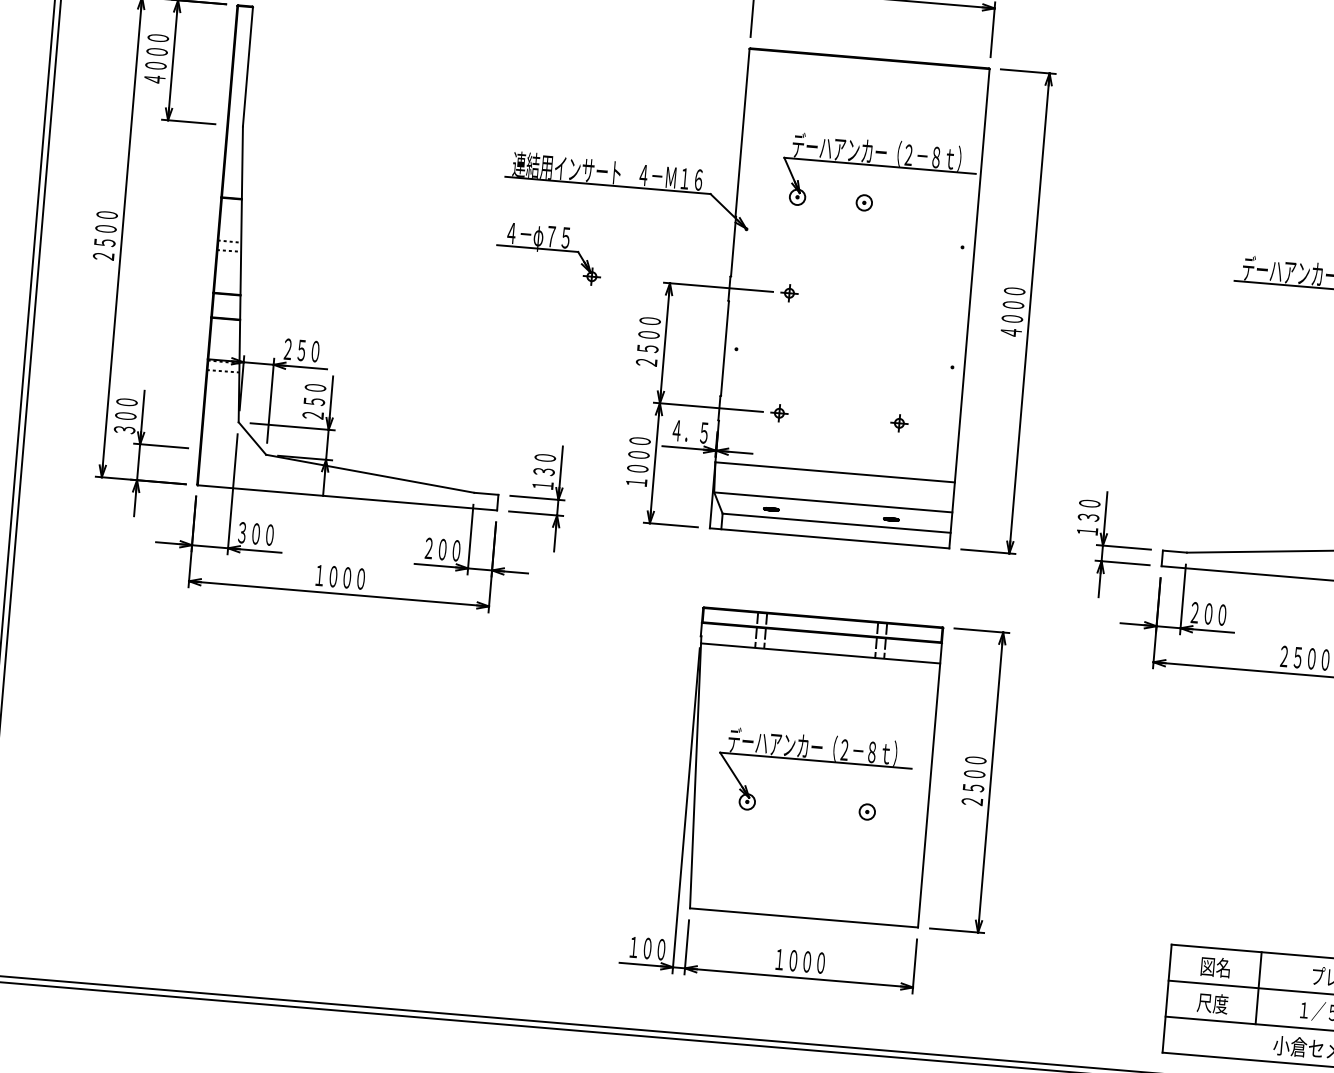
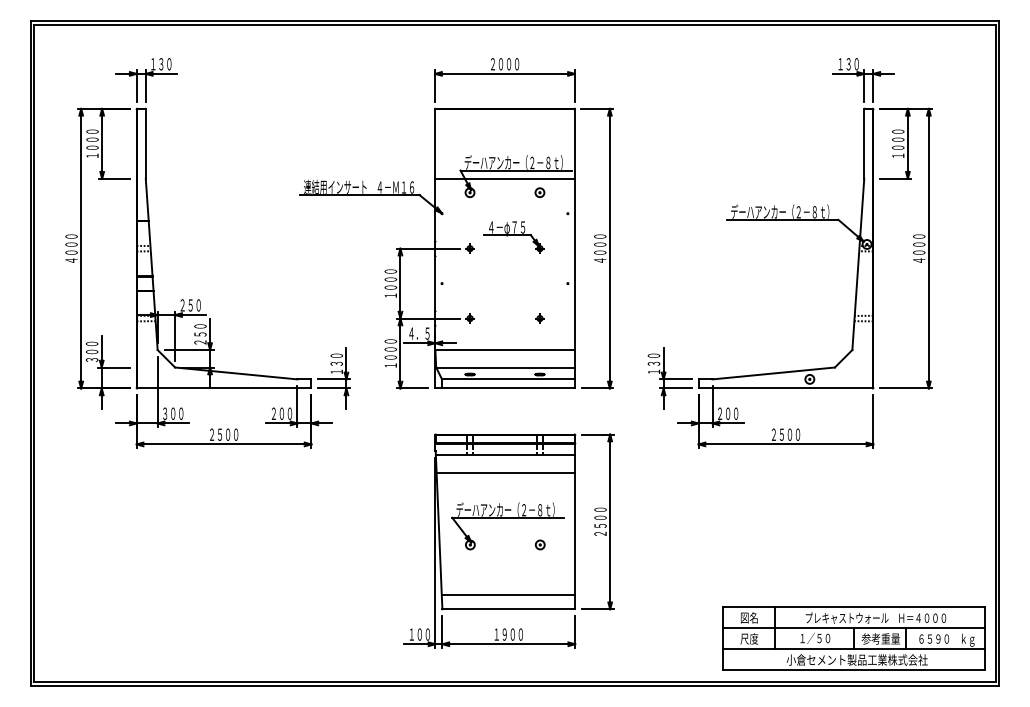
text: (154, 78) -> (92, 155), ４０００ -> １０００
line: (858, 177) -> (504, 178), added
part: (863, 202) -> (539, 192), moved
text: (104, 249) -> (71, 256), ２５００ -> ４０００
part: (548, 253) -> (513, 237), moved
text: (646, 355) -> (390, 291), ２５００ -> １０００
text: (327, 575) -> (216, 434), １０００ -> ２５００
line: (818, 682) -> (505, 472), added
line: (805, 894) -> (508, 595), added
text: (793, 960) -> (504, 634), １０００ -> １９００

